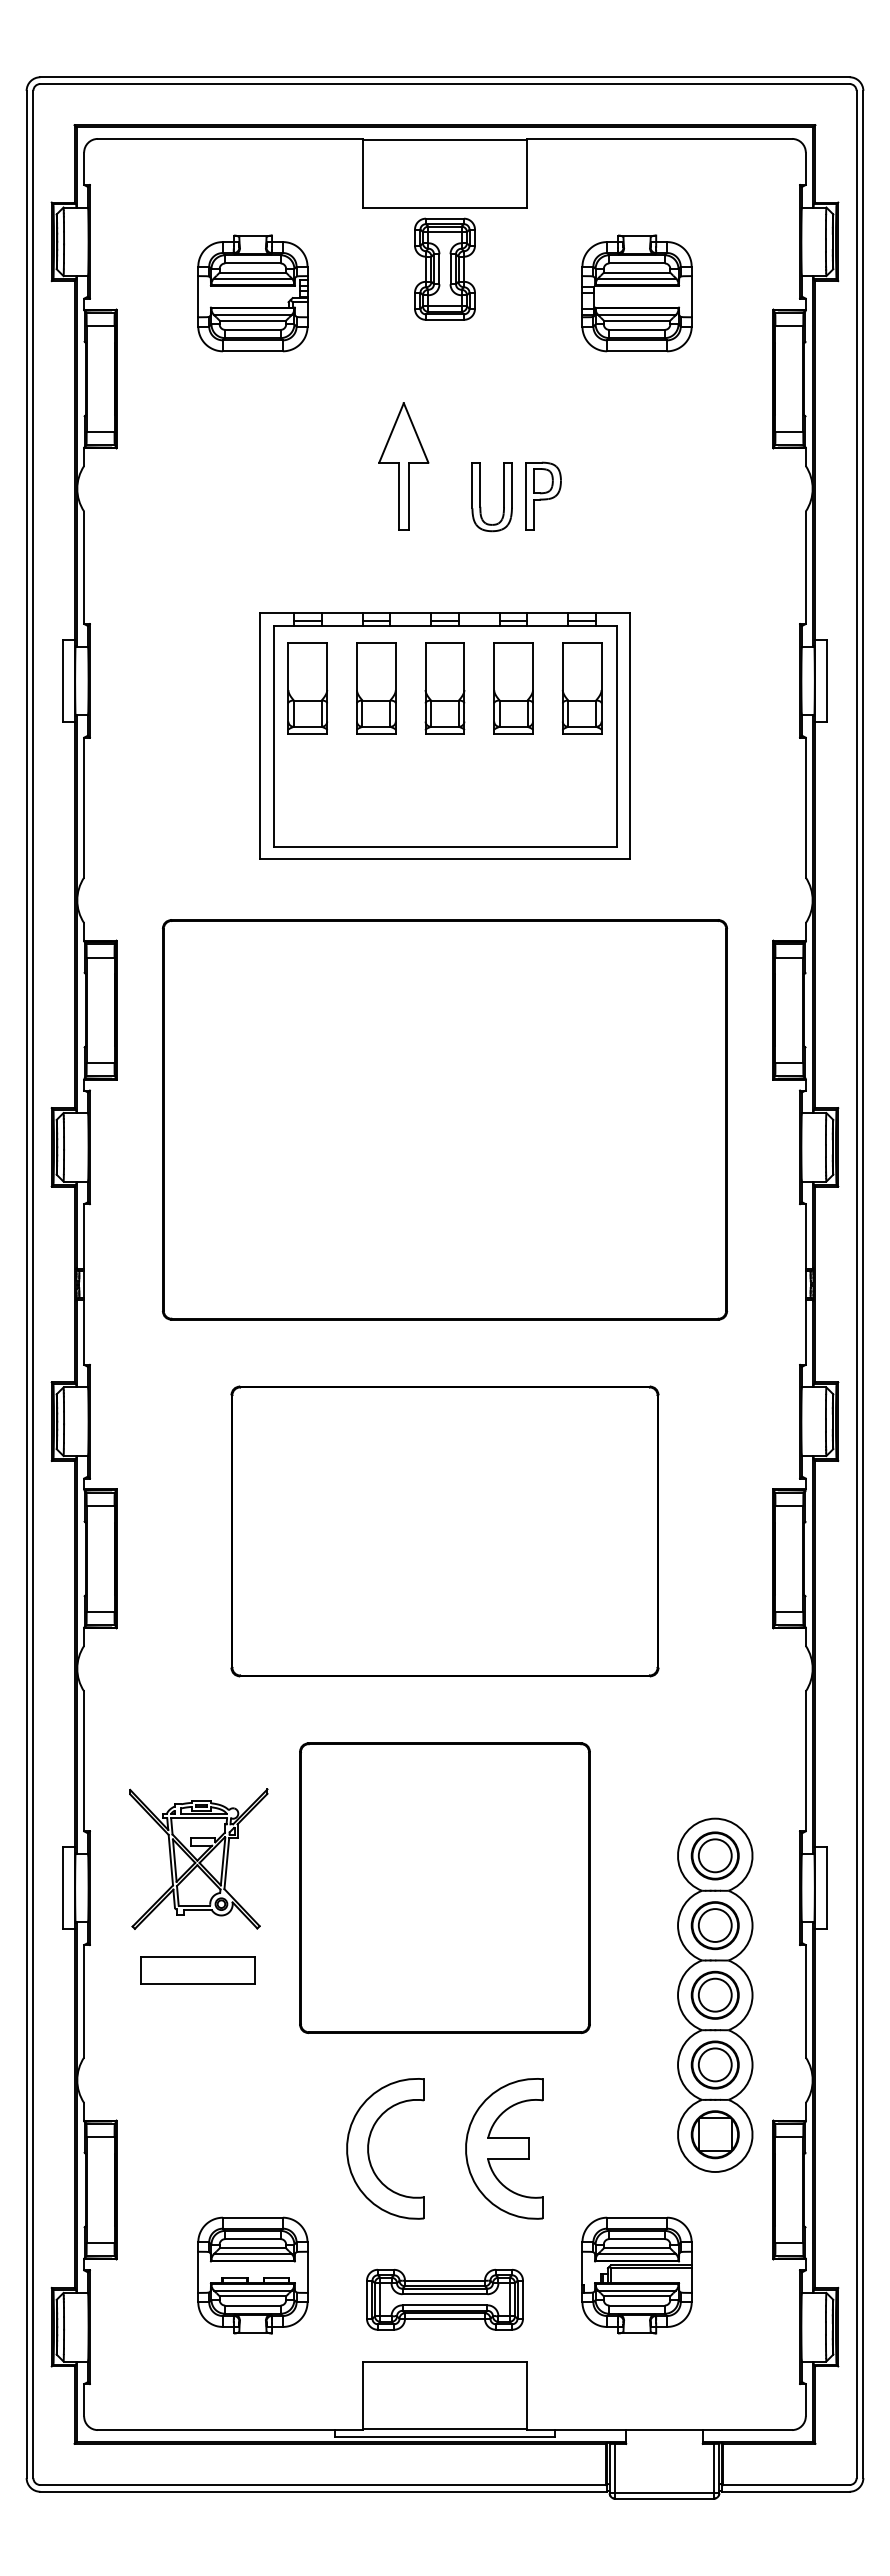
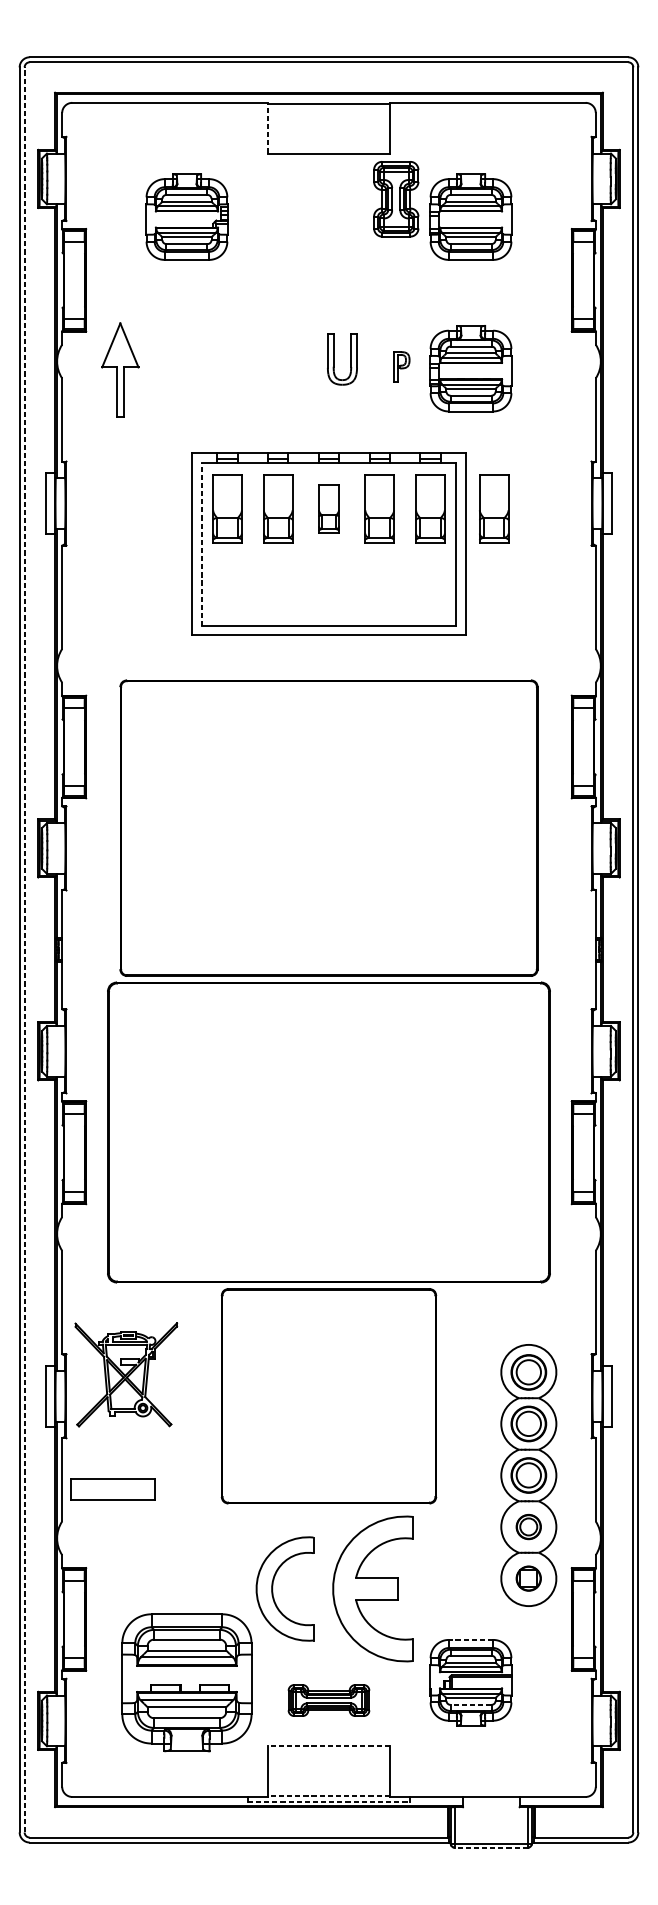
line: (362, 172) -> (267, 127), solid -> dashed
part: (444, 268) -> (395, 198), moved
part: (403, 466) -> (120, 370), moved
part: (543, 495) -> (401, 366), size x0.6
part: (480, 497) -> (333, 359), moved
part: (636, 498) -> (470, 368), added
part: (444, 688) -> (328, 509), size x0.7
part: (668, 688) -> (494, 509), added
line: (273, 735) -> (202, 543), solid -> dashed
line: (33, 1284) -> (24, 949), solid -> dashed
part: (444, 1531) -> (328, 1132), size x1.4
part: (198, 1858) -> (126, 1374), moved
part: (197, 1970) -> (112, 1489), moved
part: (714, 2064) -> (528, 1526), size x0.7
part: (714, 2134) -> (528, 1578), size x0.7
part: (504, 2148) -> (372, 1588), size x1.4
line: (637, 2217) -> (471, 1639), solid -> dashed
part: (252, 2275) -> (186, 1682), size x1.6
part: (444, 2299) -> (328, 1700), size x0.7
line: (637, 2305) -> (471, 1704), solid -> dashed
line: (444, 2361) -> (328, 1746), solid -> dashed
line: (444, 2428) -> (328, 1795), solid -> dashed
line: (444, 2436) -> (328, 1801), solid -> dashed
line: (664, 2498) -> (491, 1847), solid -> dashed

